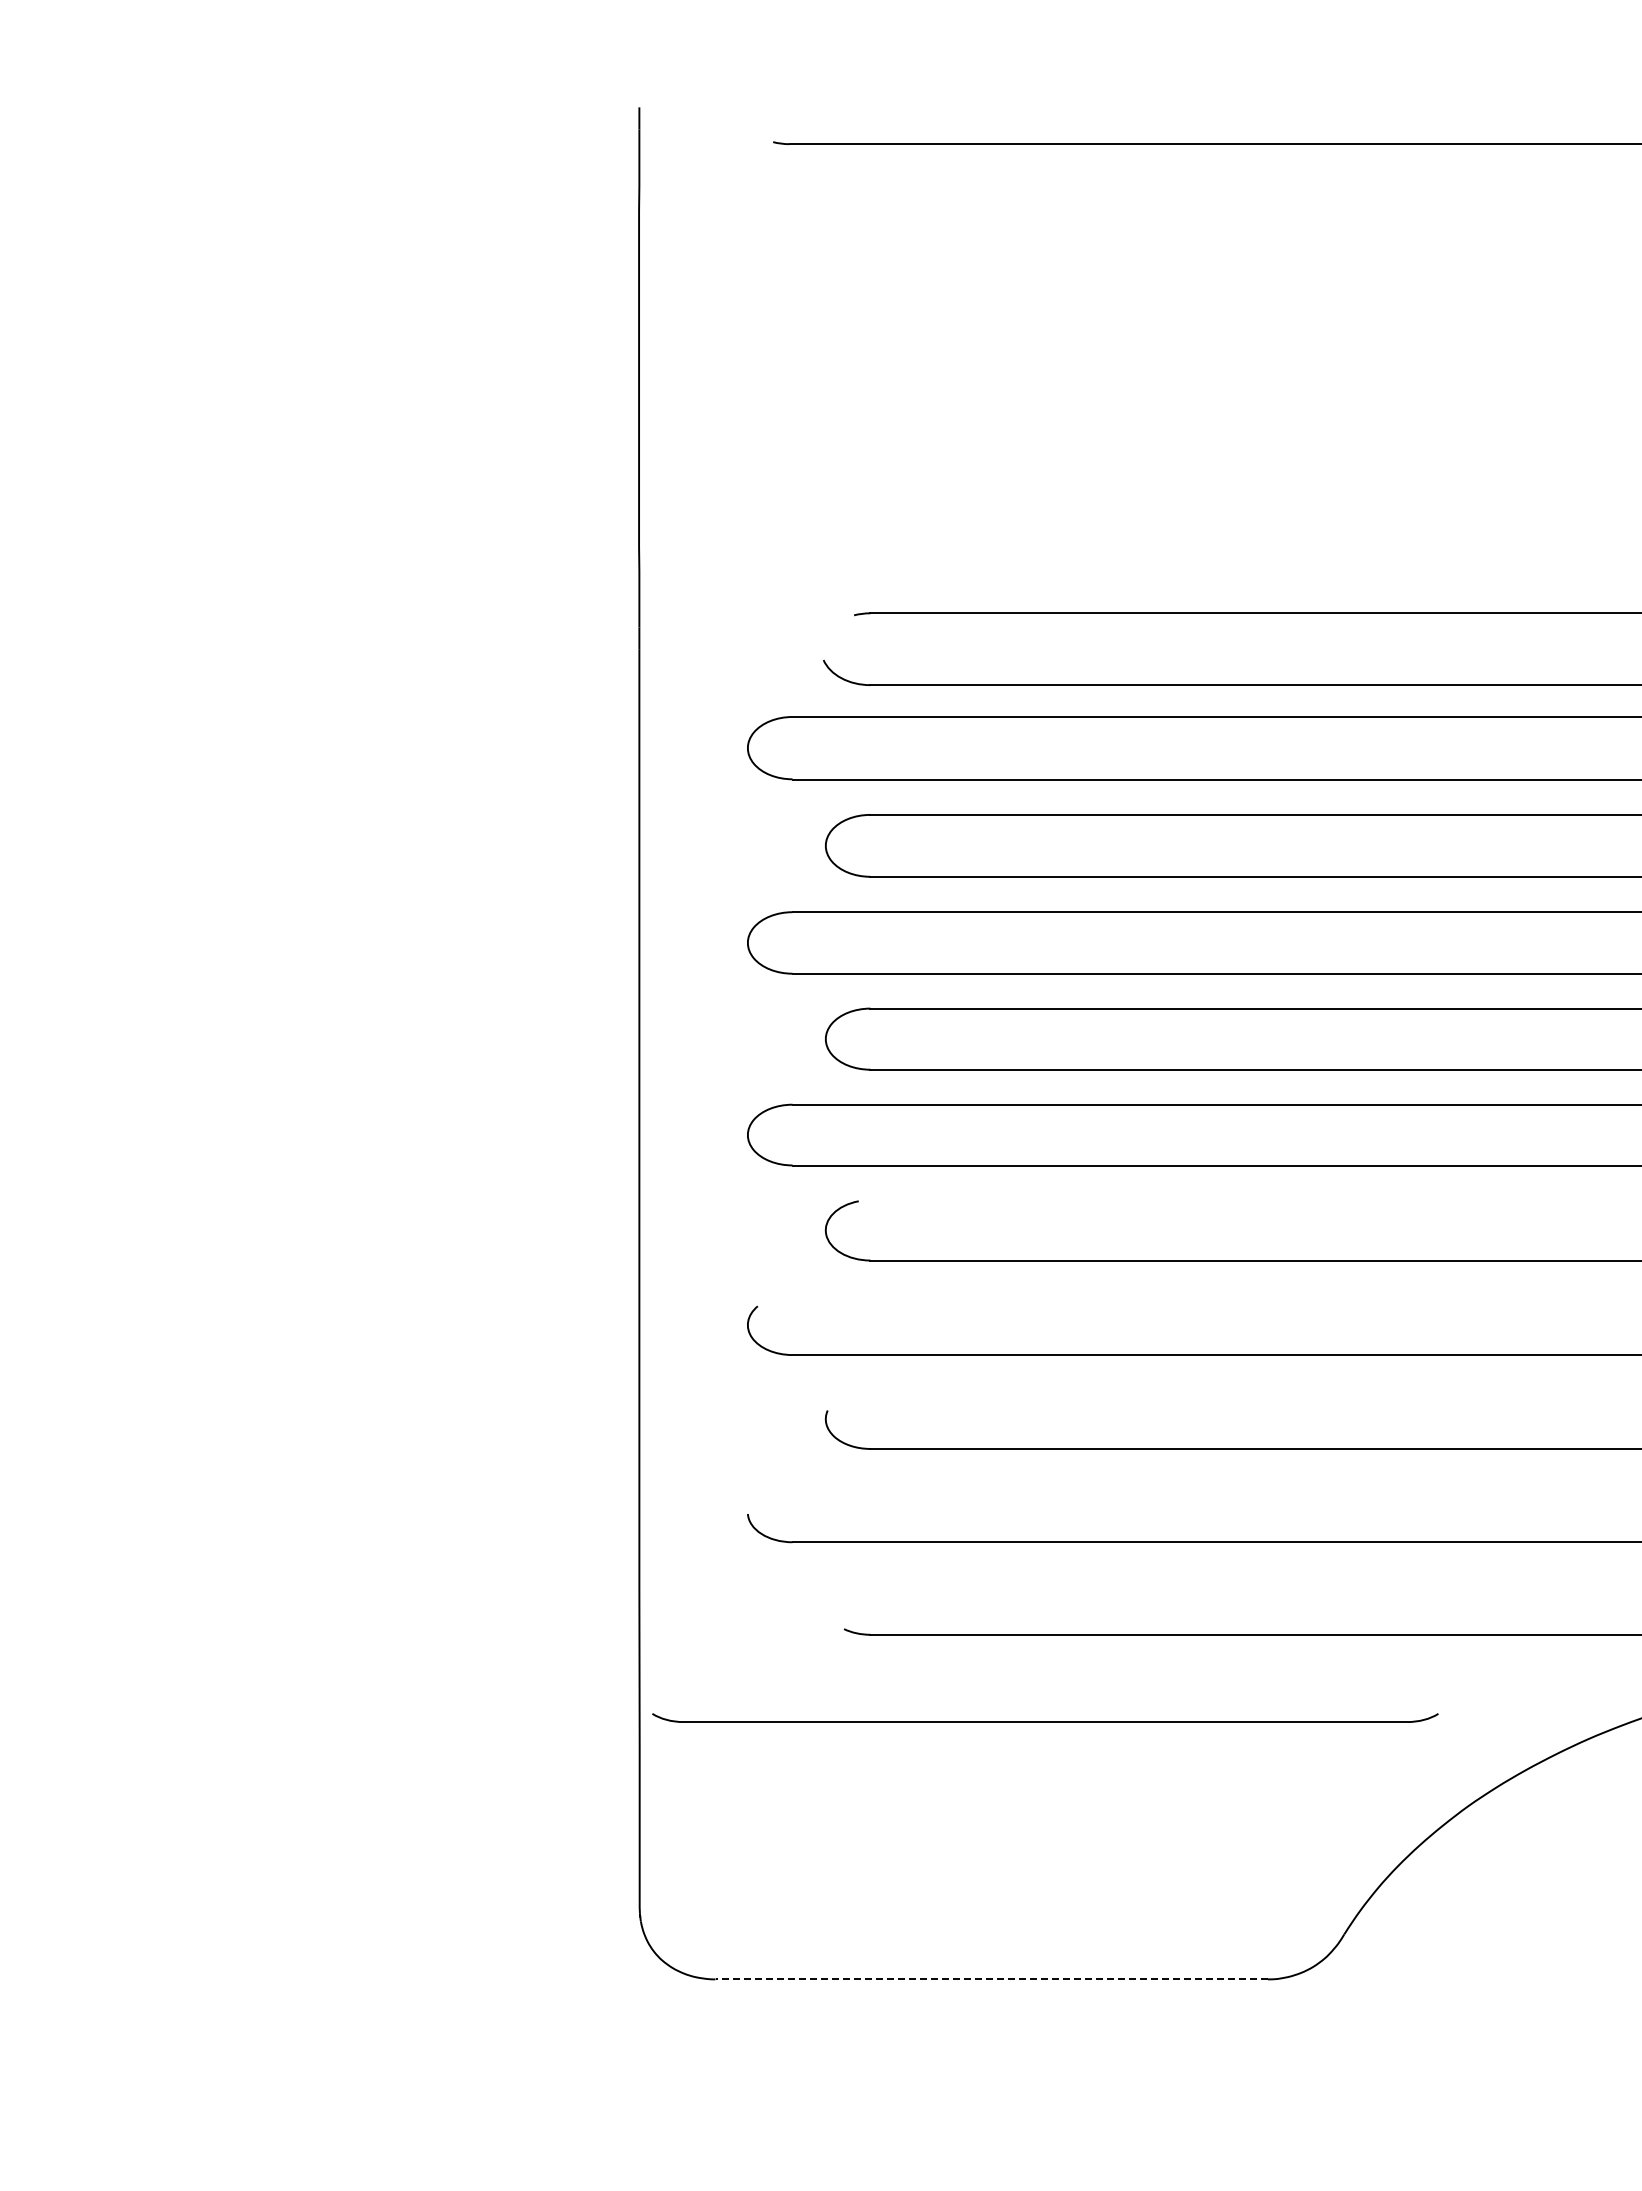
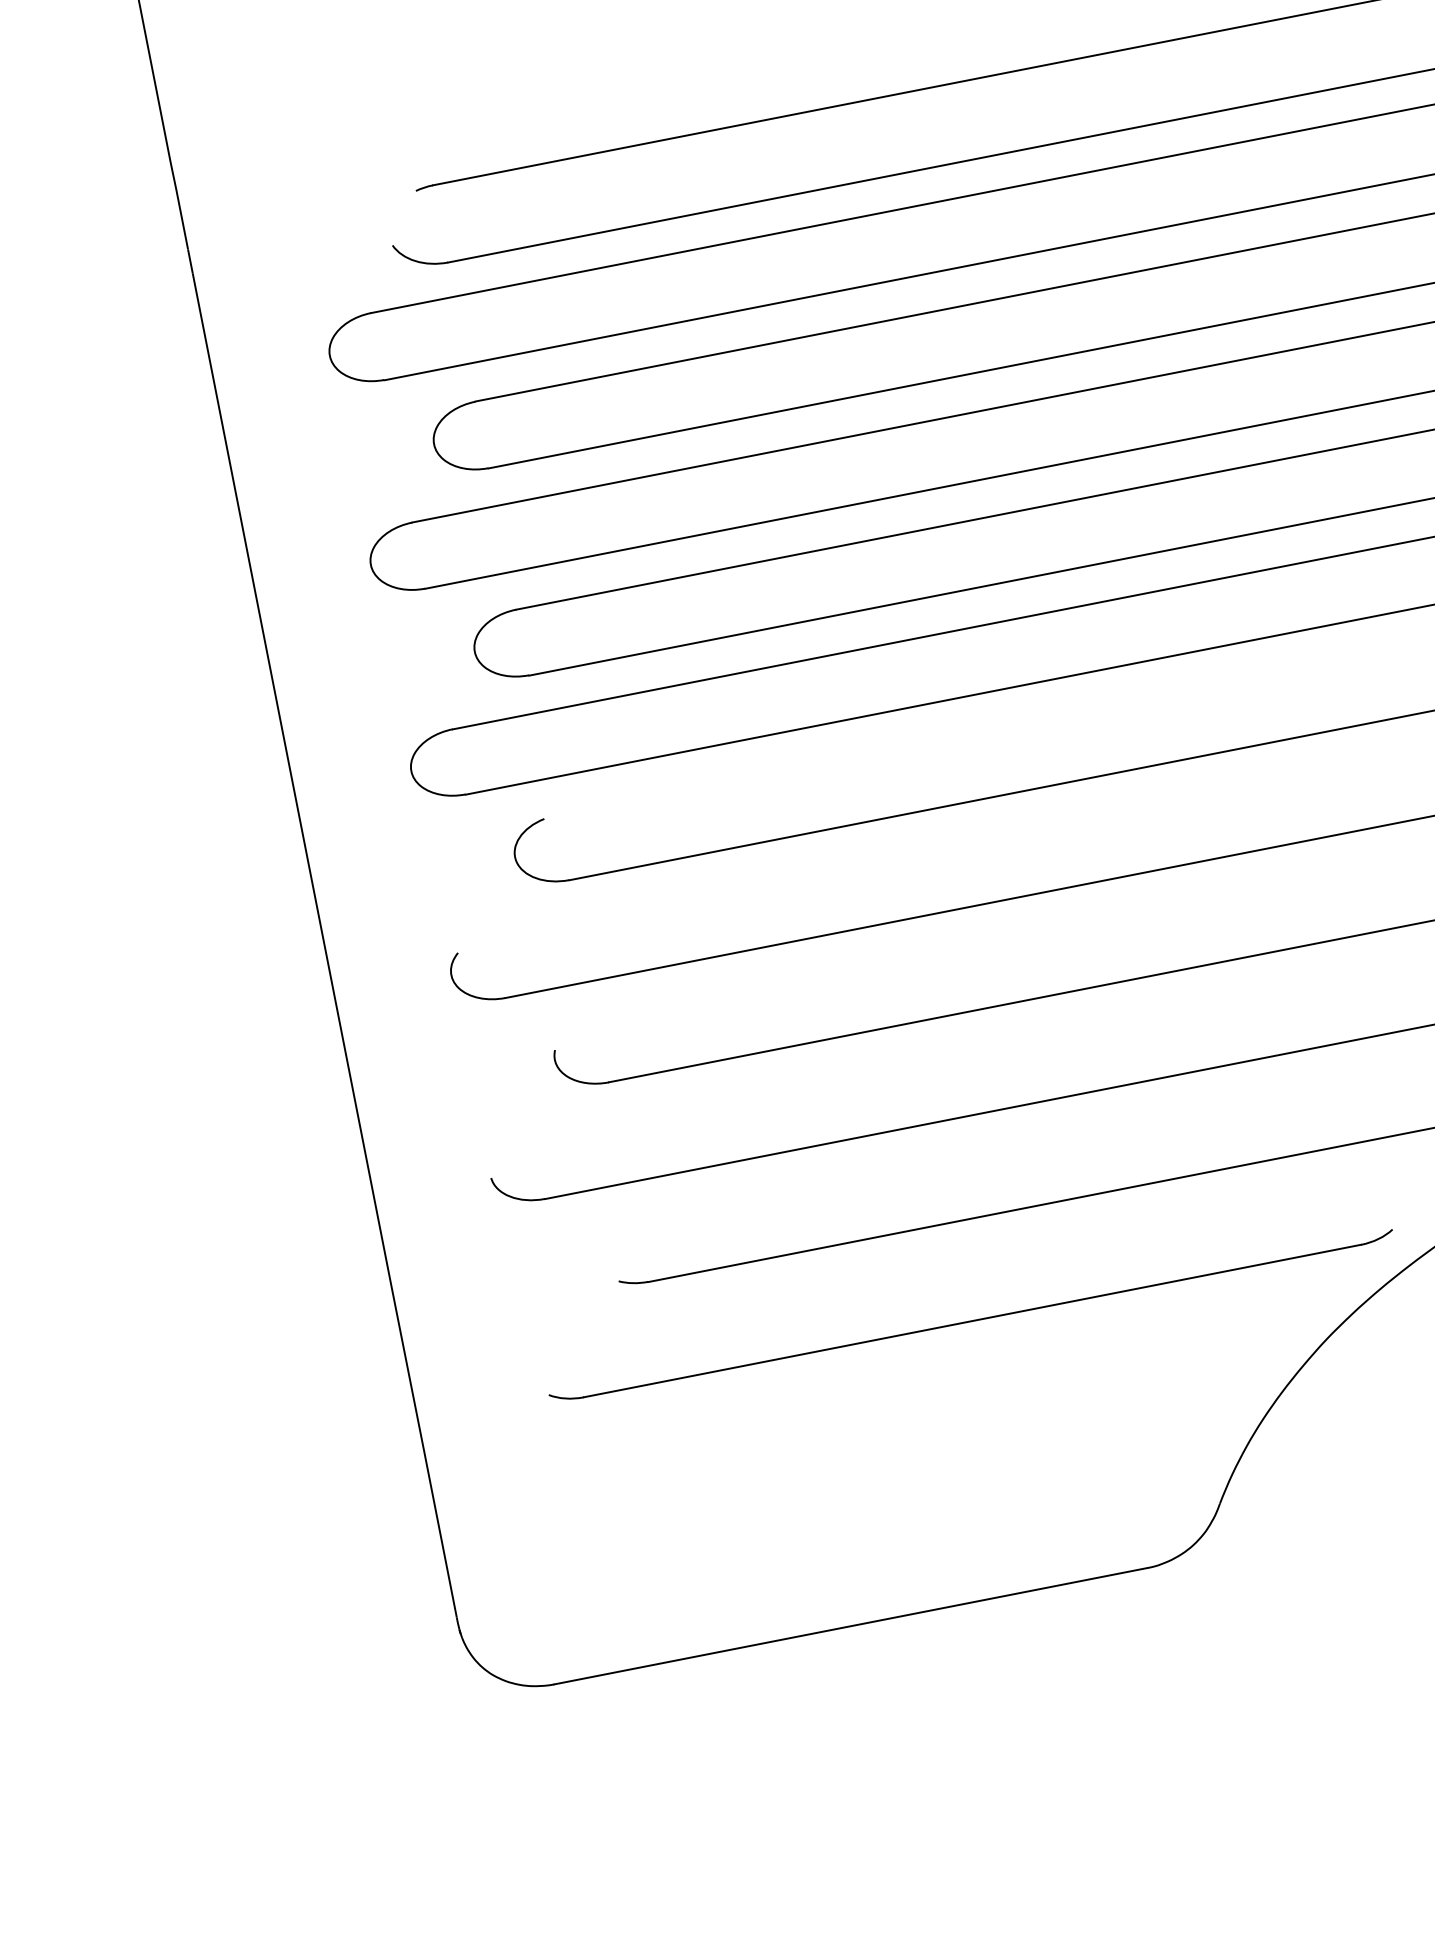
part: (1045, 1717) -> (971, 1316), moved
line: (991, 1979) -> (850, 1626), dashed -> solid

